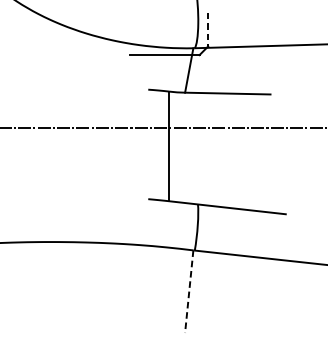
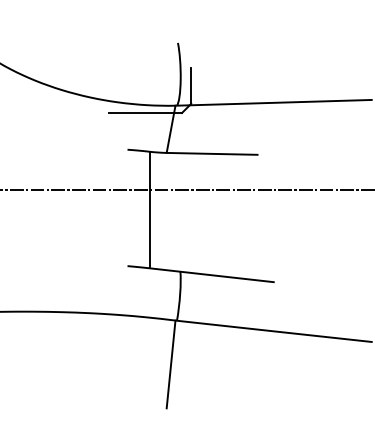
line: (208, 29) -> (191, 85), dashed -> solid
line: (189, 291) -> (171, 364), dashed -> solid

